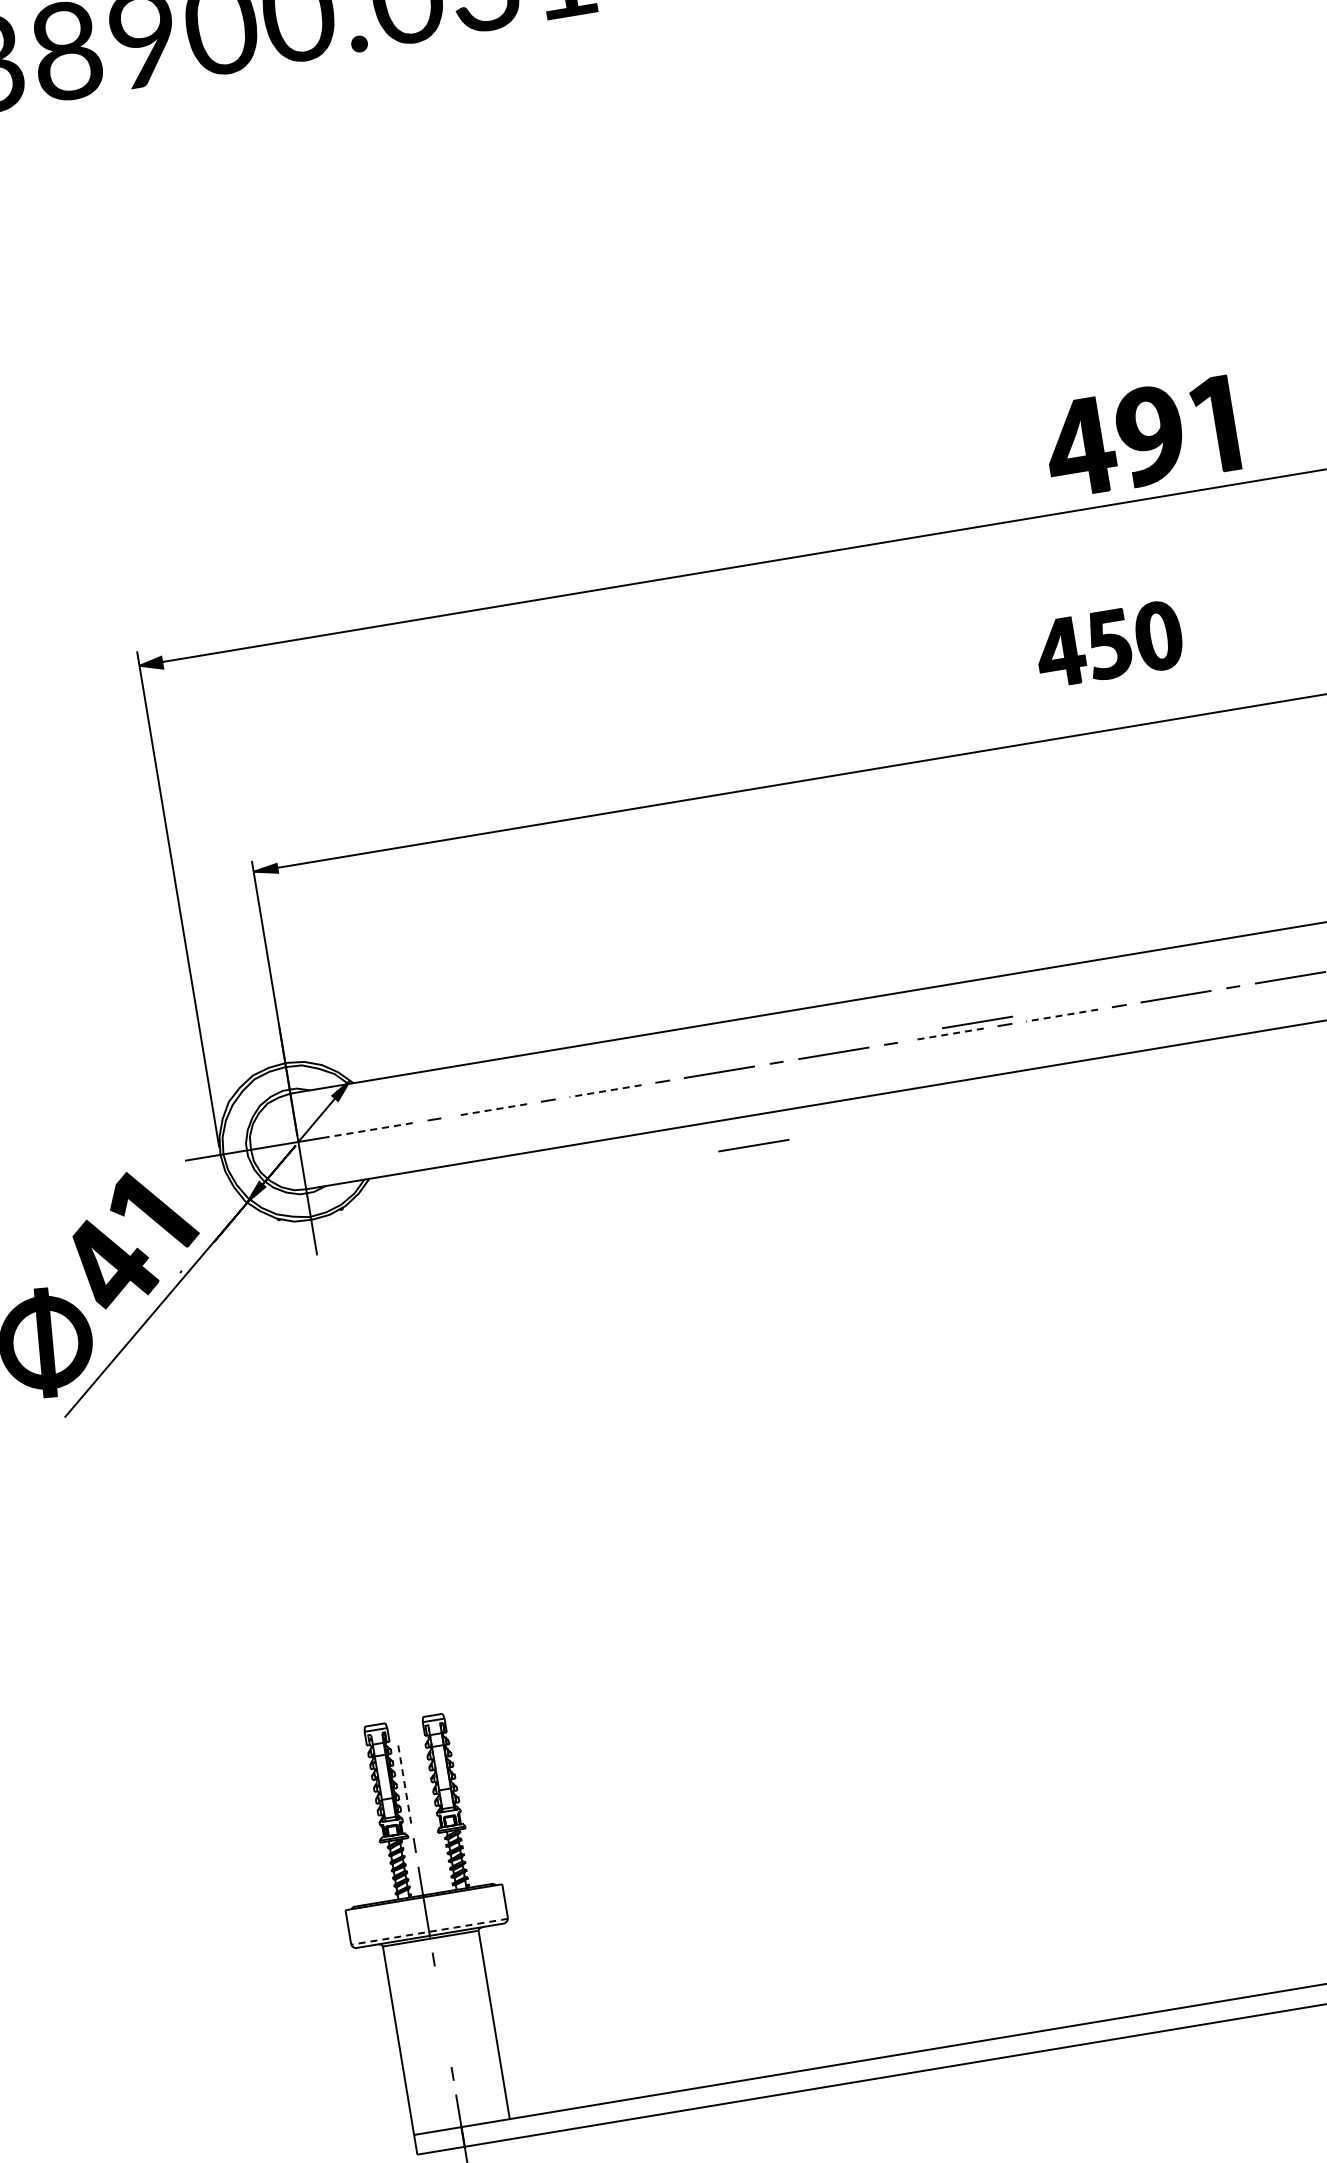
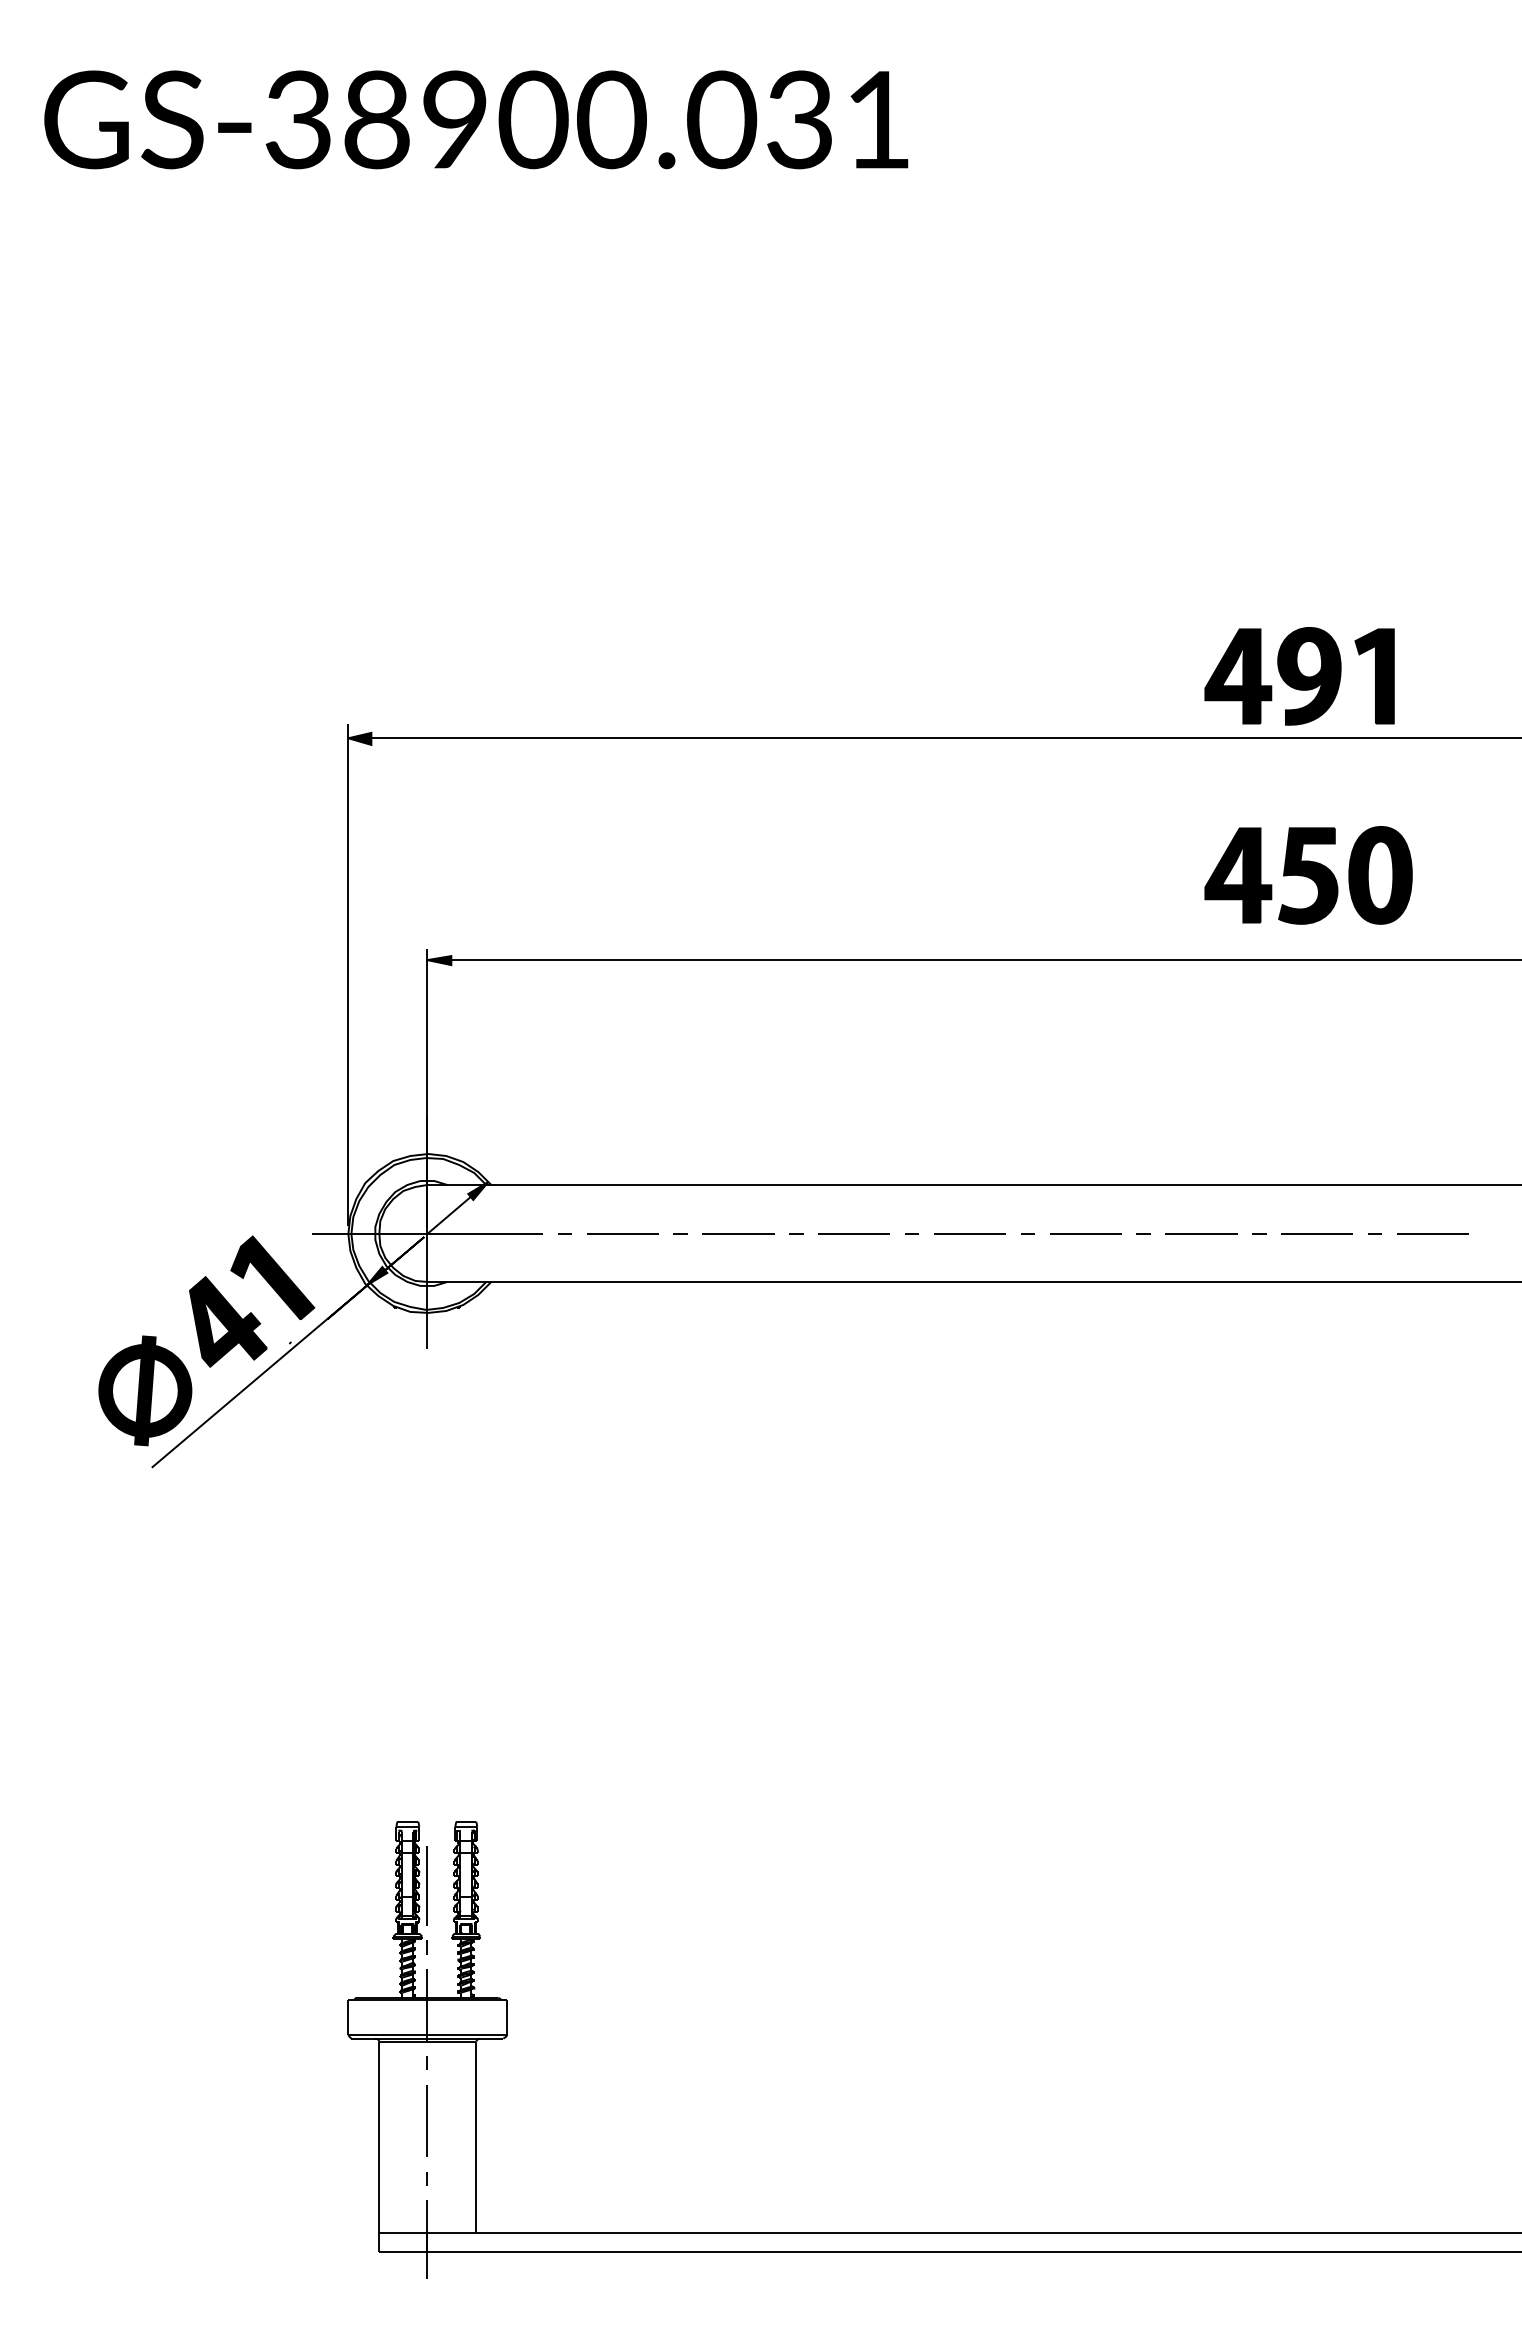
part: (1140, 437) -> (1299, 676), moved
part: (1109, 644) -> (1308, 875), size x1.43
line: (1061, 1016) -> (1200, 1234), dashed -> solid
line: (977, 1022) -> (1116, 1226), removed
line: (948, 1034) -> (1086, 1234), dashed -> solid
line: (605, 1091) -> (738, 1234), dashed -> solid
line: (491, 1110) -> (623, 1234), dashed -> solid
line: (368, 1130) -> (498, 1234), dashed -> solid
line: (753, 1145) -> (875, 1311), removed
line: (404, 1784) -> (427, 1885), dashed -> solid
line: (429, 1931) -> (427, 2034), dashed -> solid
line: (442, 2016) -> (426, 2120), added

